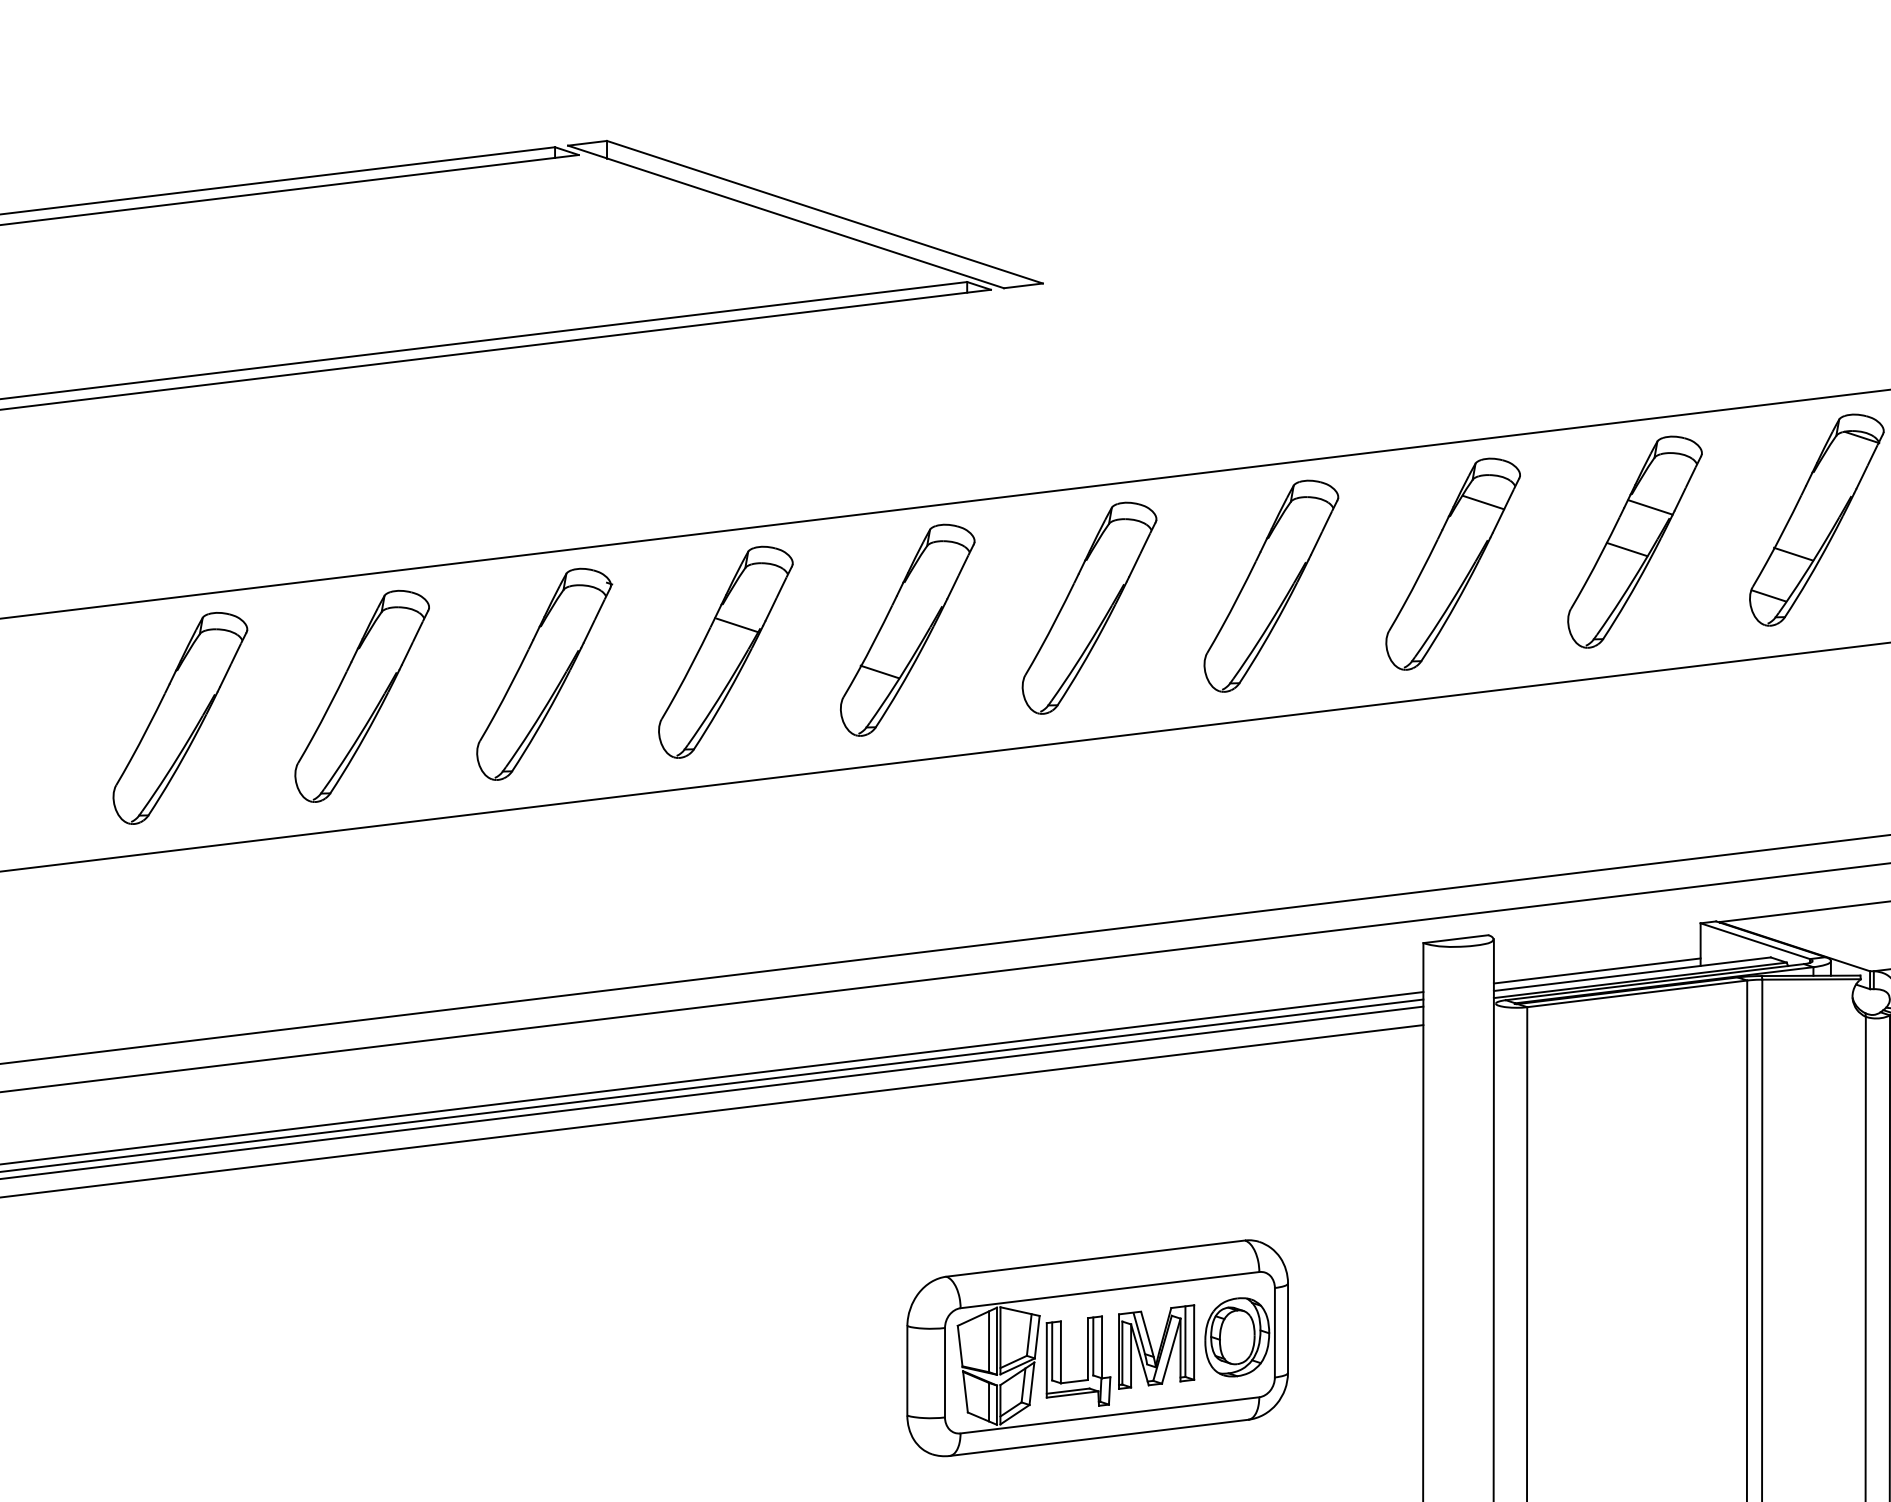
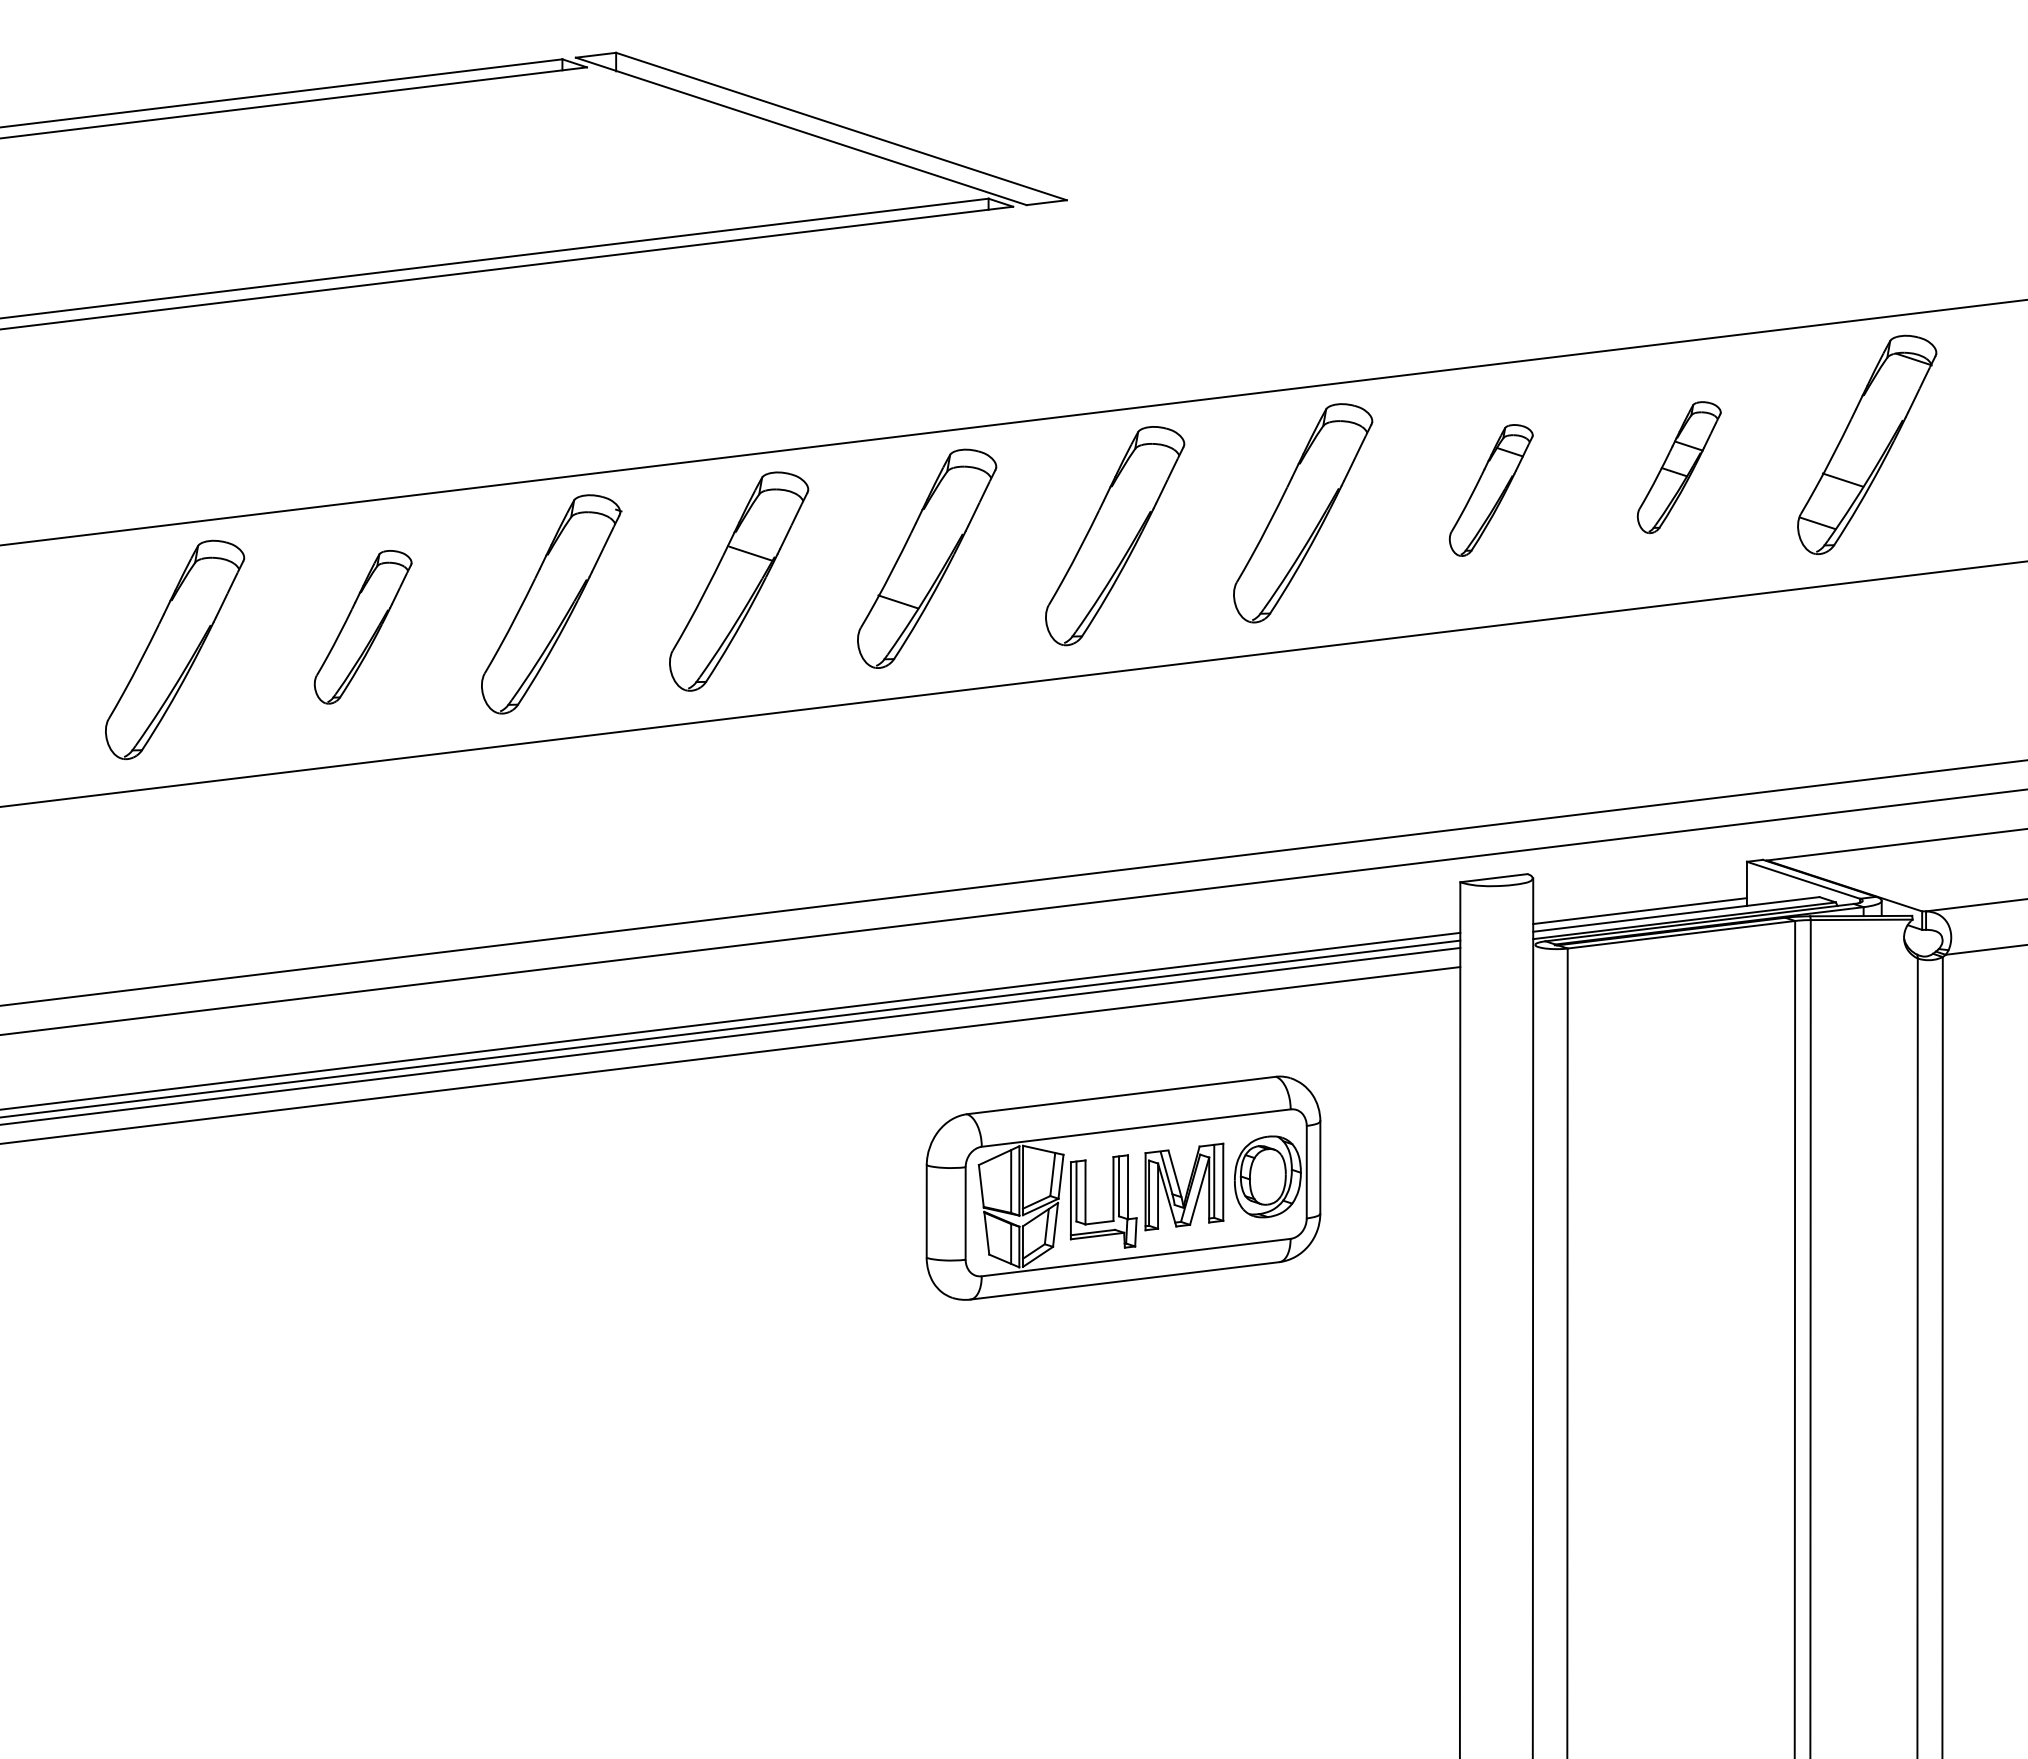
part: (1635, 541) -> (1679, 467), size x0.6
part: (1453, 564) -> (1491, 490), size x0.6
part: (362, 696) -> (363, 627), size x0.7
part: (1097, 1347) -> (1123, 1187), moved

